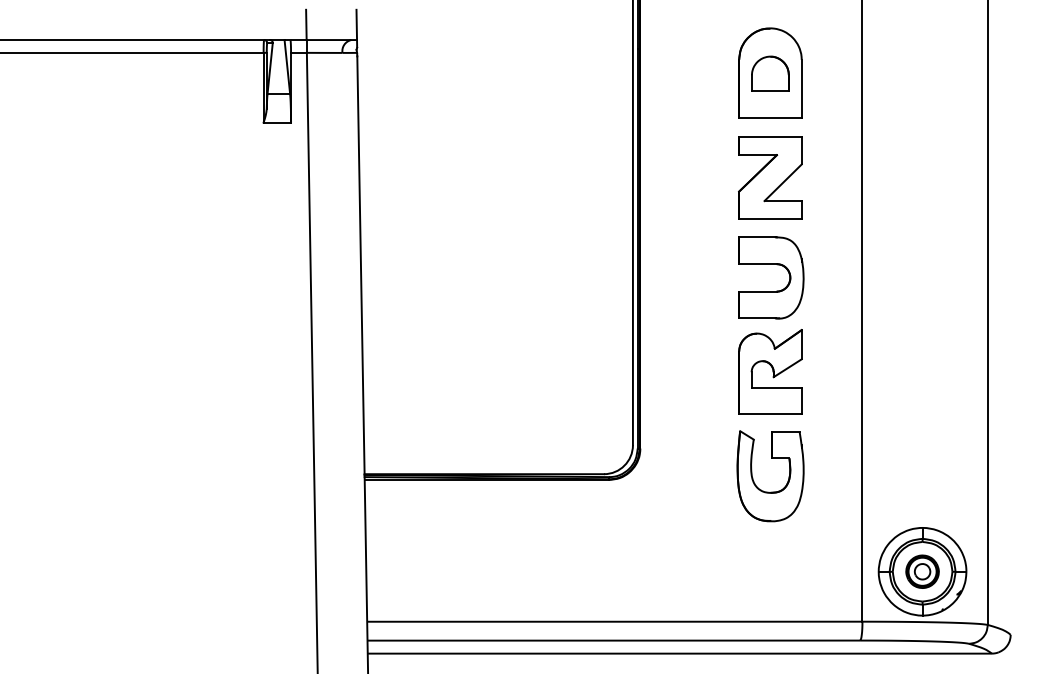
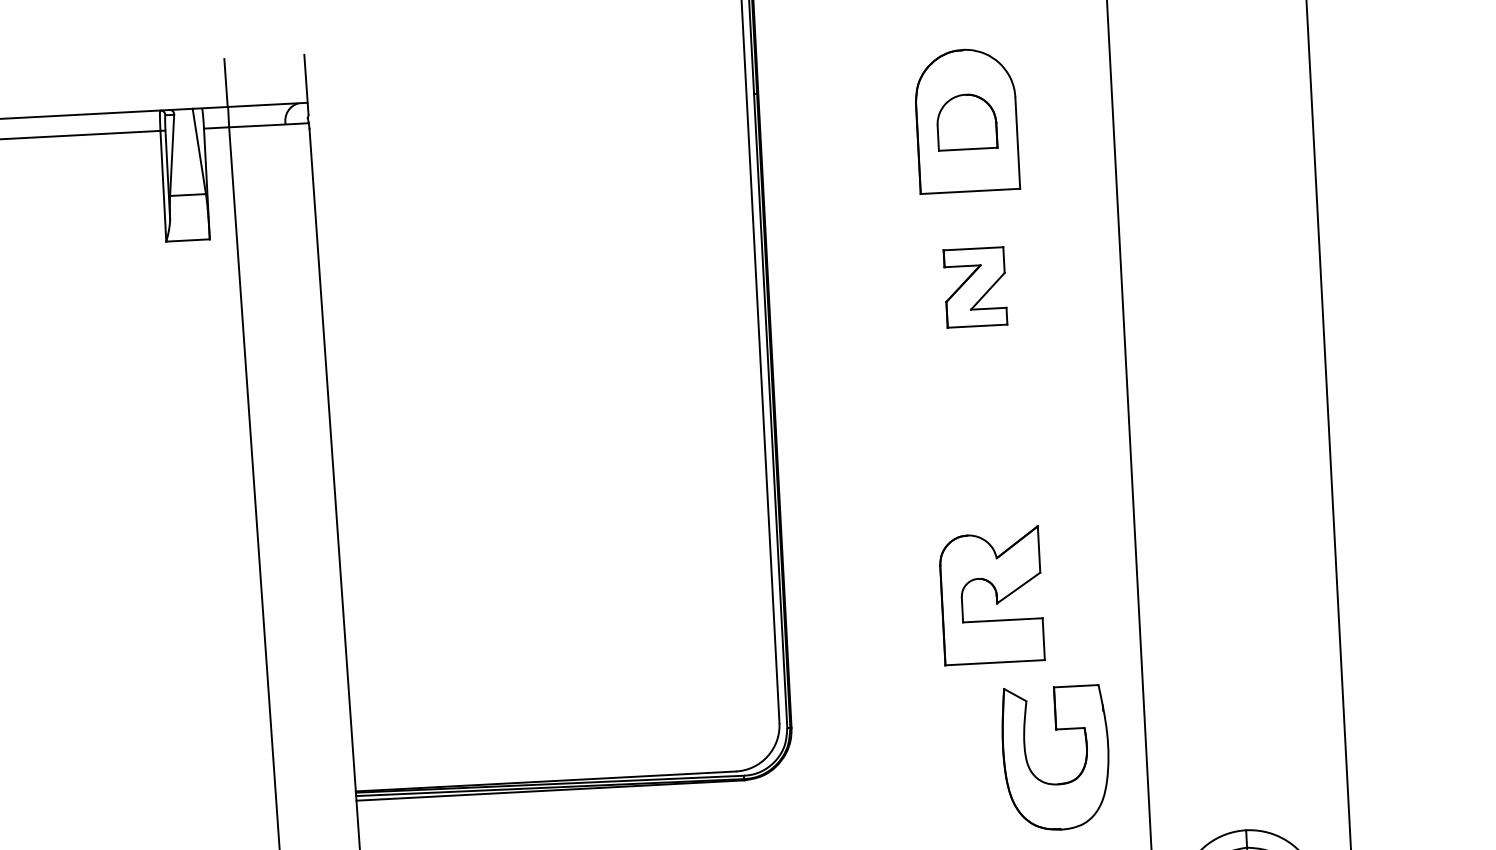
part: (770, 177) -> (975, 286), size x0.6
part: (771, 264) -> (984, 424), removed
part: (770, 491) -> (1057, 782), moved

